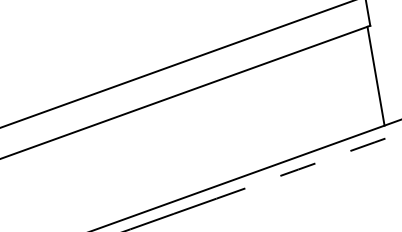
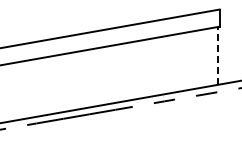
line: (376, 75) -> (218, 55), solid -> dashed

